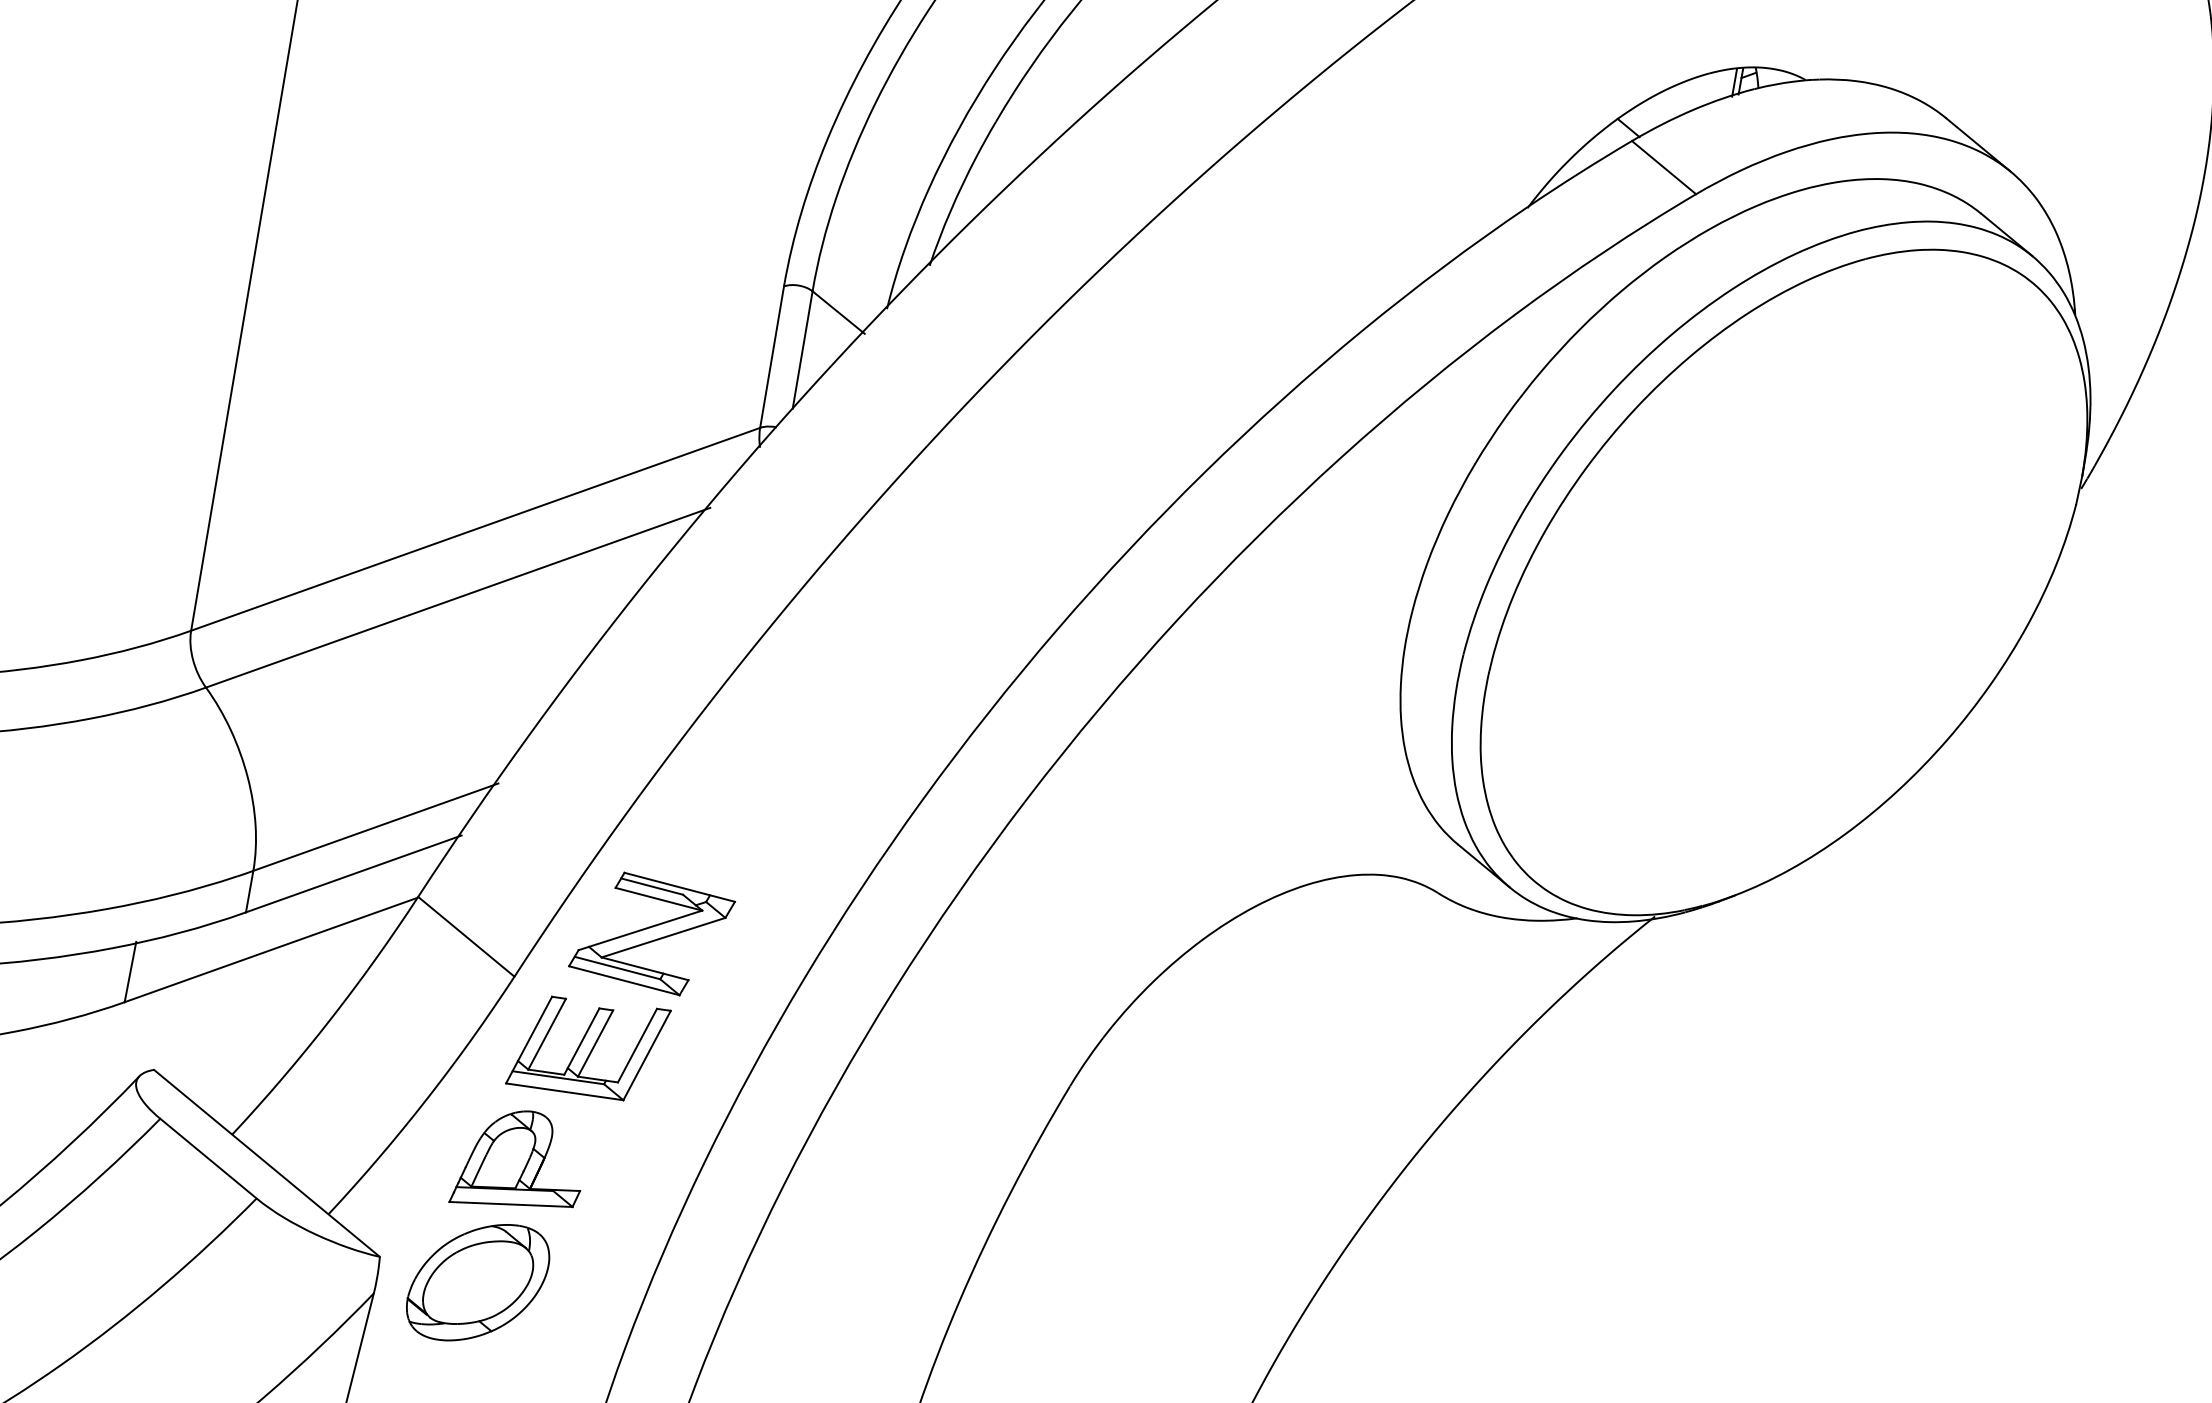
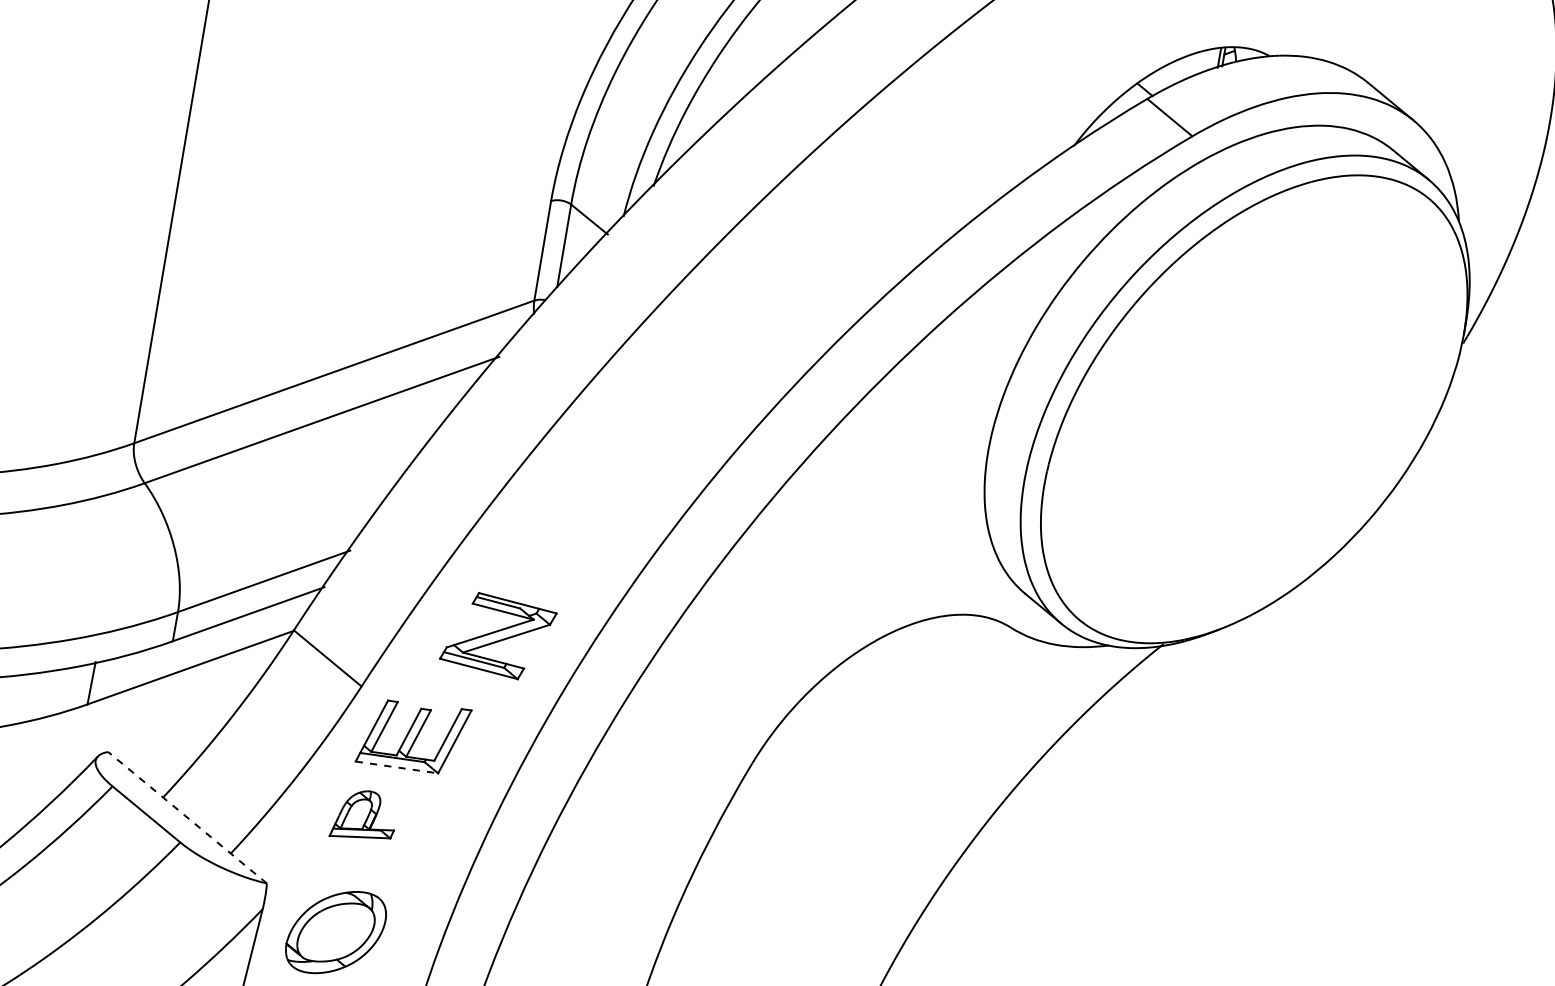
part: (652, 933) -> (498, 635), moved
line: (565, 1091) -> (397, 767), solid -> dashed
part: (514, 1159) -> (361, 815), size x0.7
line: (266, 1163) -> (187, 817), solid -> dashed
part: (478, 1282) -> (336, 932), moved

